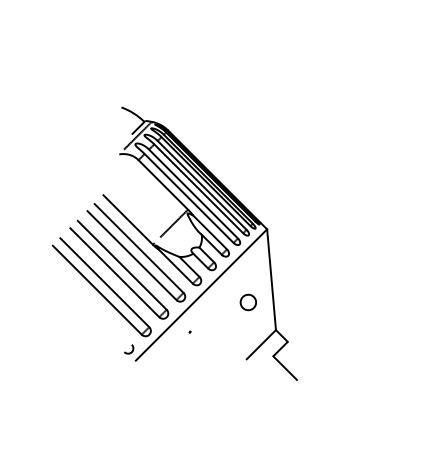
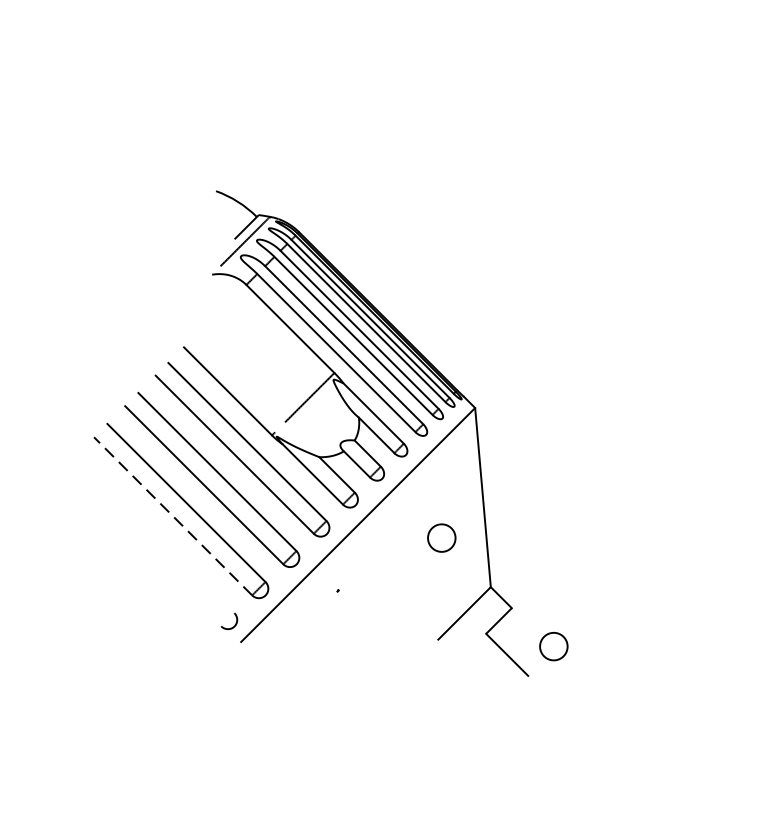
line: (97, 290) -> (173, 516), solid -> dashed
part: (310, 363) -> (552, 646), added

